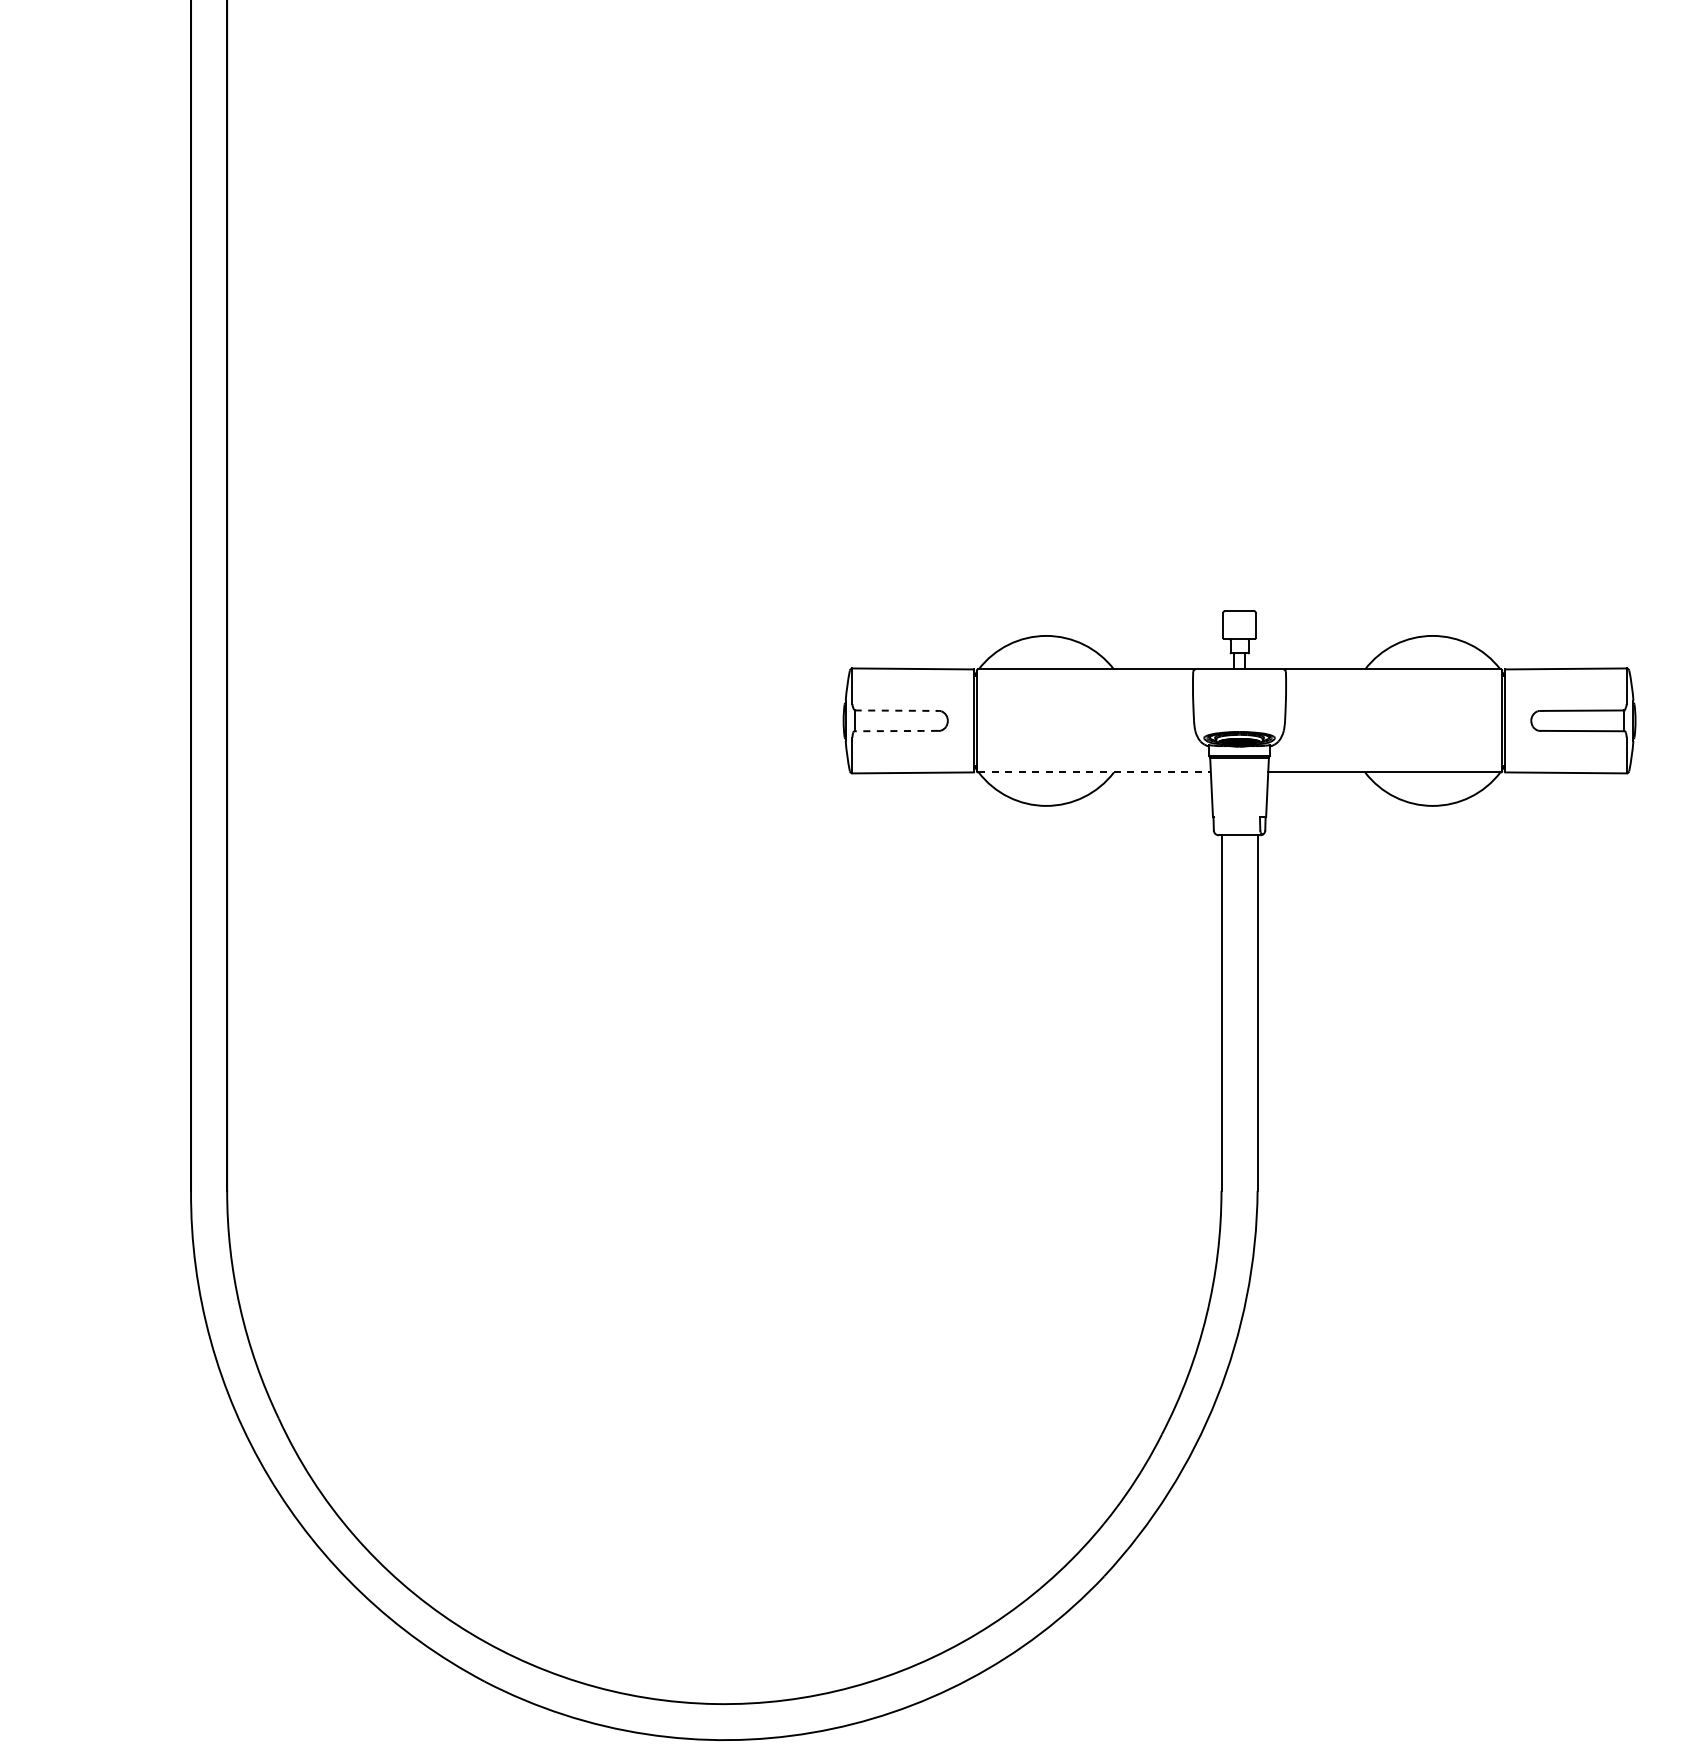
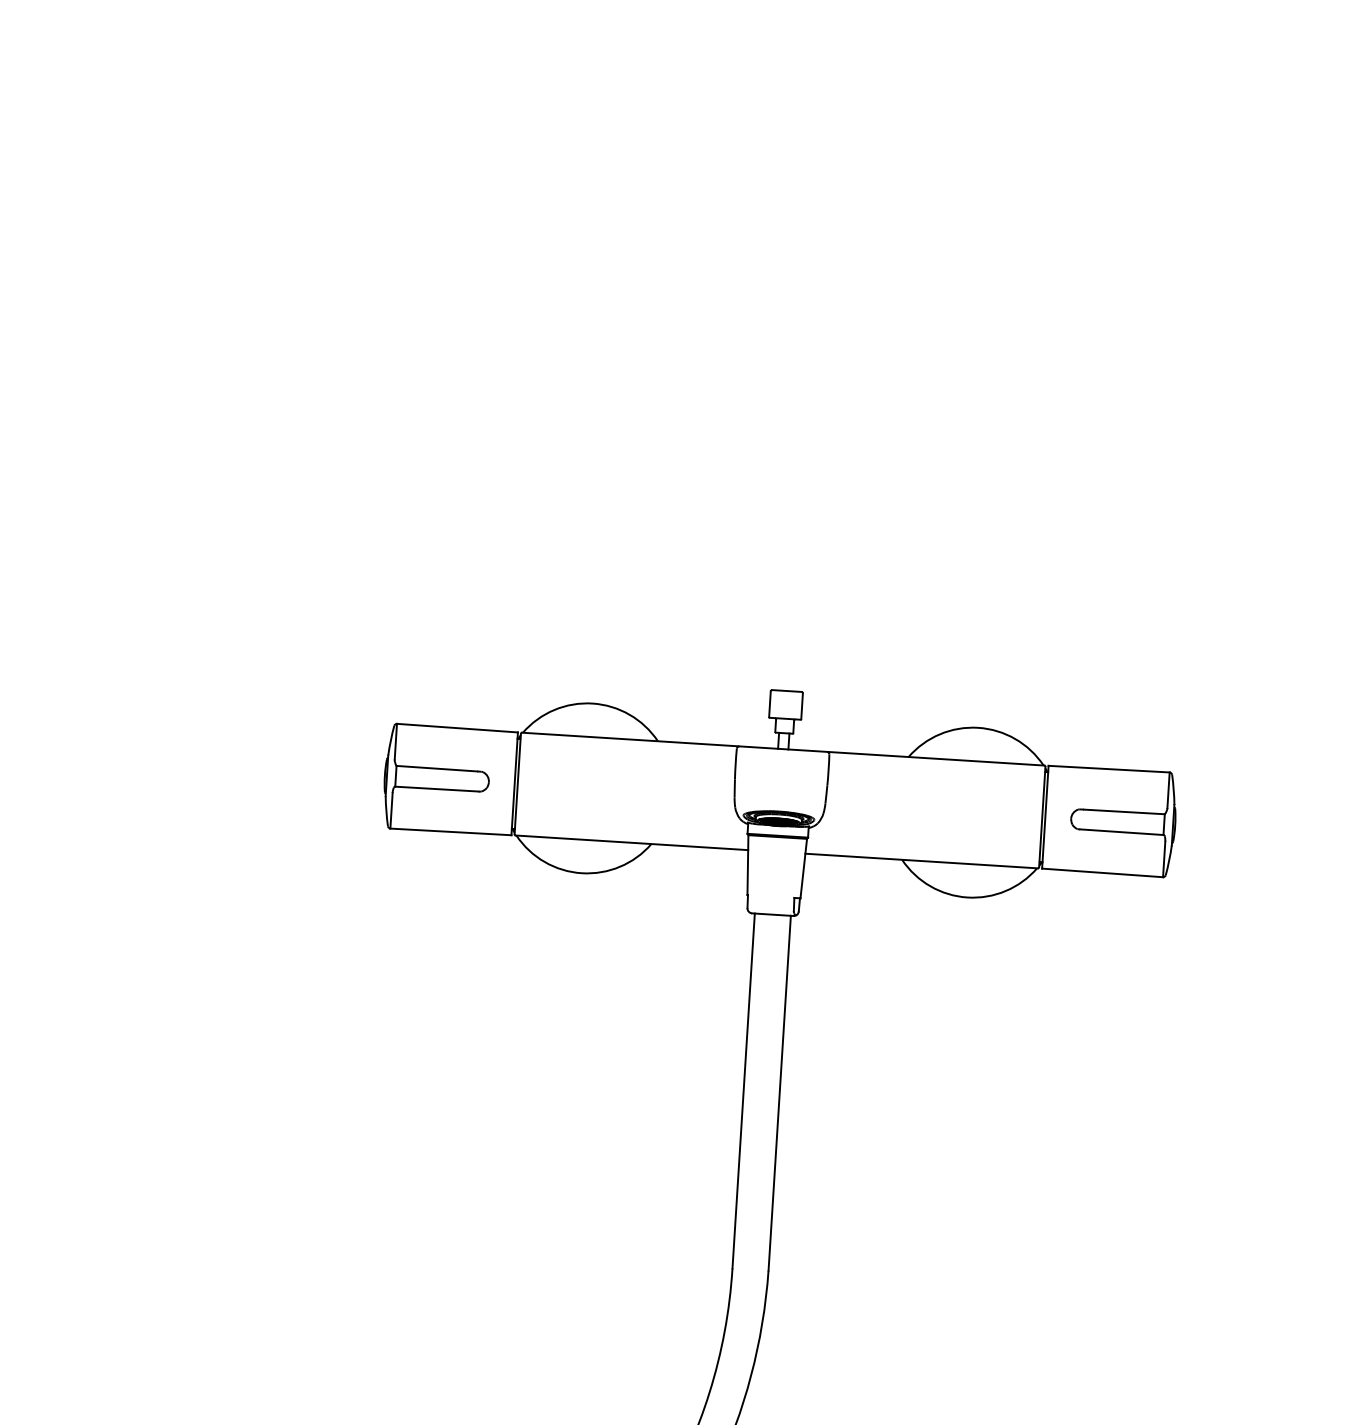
line: (895, 710) -> (437, 768), dashed -> solid
line: (896, 731) -> (436, 789), dashed -> solid
line: (1094, 772) -> (632, 842), dashed -> solid

